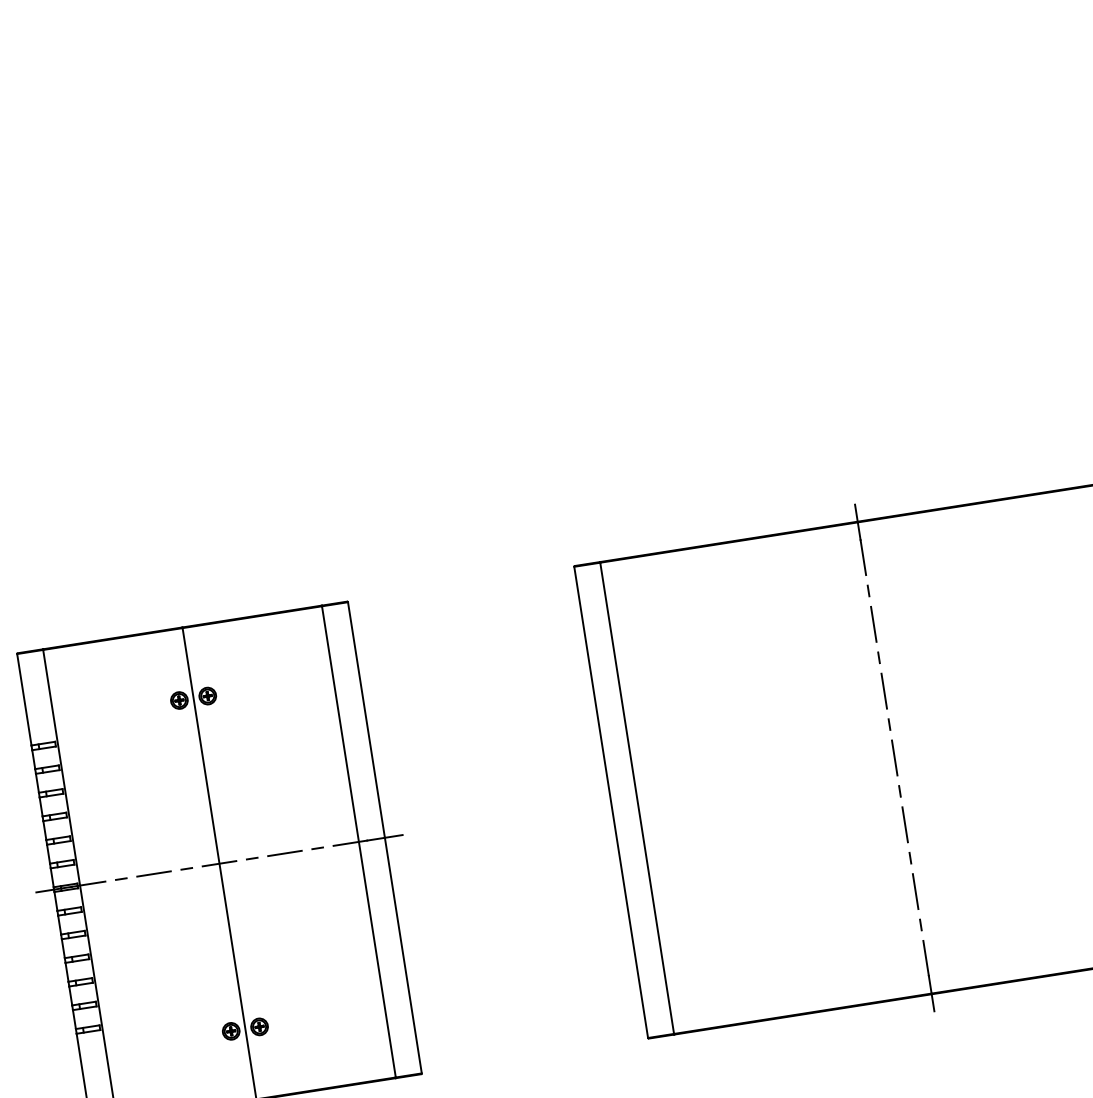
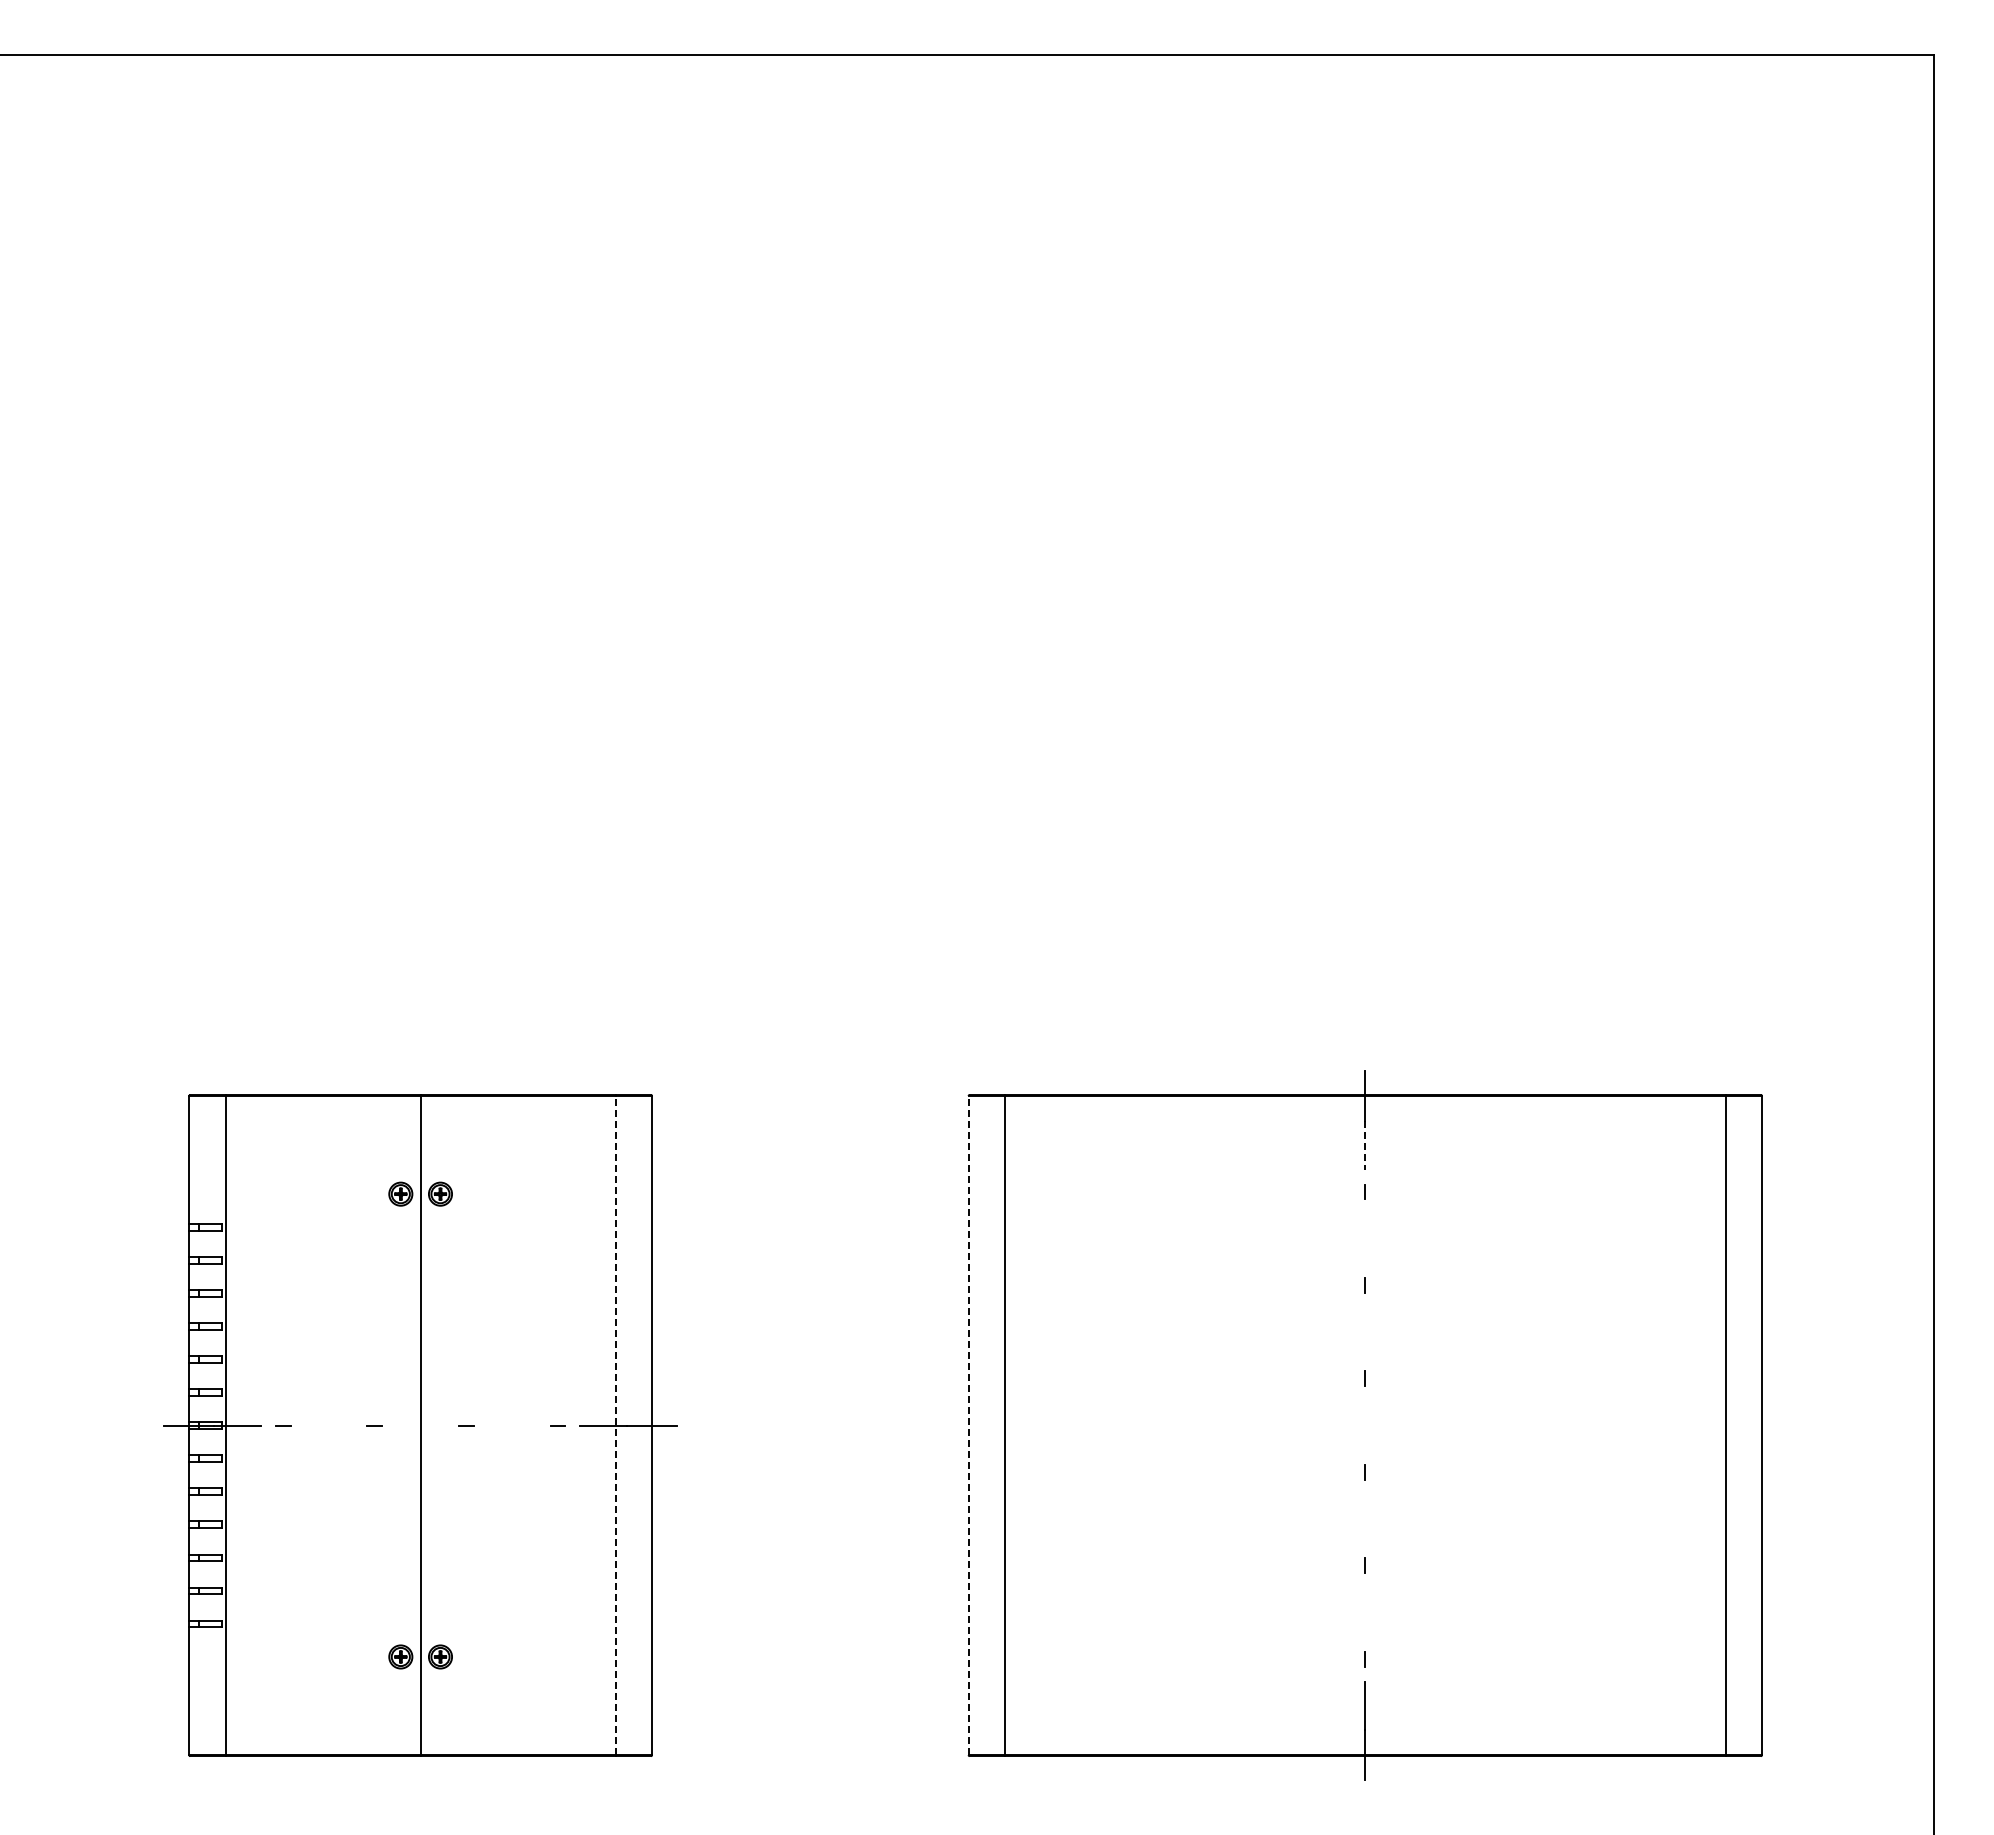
line: (863, 557) -> (1365, 1145), solid -> dashed
line: (873, 624) -> (1364, 1238), removed
line: (884, 690) -> (1365, 1331), removed
line: (894, 757) -> (1365, 1425), removed
line: (611, 802) -> (968, 1425), solid -> dashed
line: (905, 824) -> (1365, 1518), removed
line: (358, 841) -> (615, 1425), solid -> dashed
line: (284, 853) -> (511, 1425), removed
line: (219, 863) -> (420, 1425), removed
line: (153, 873) -> (328, 1425), removed
line: (915, 891) -> (1365, 1612), removed

